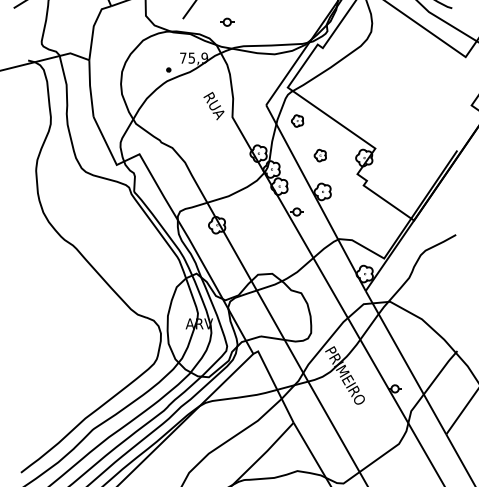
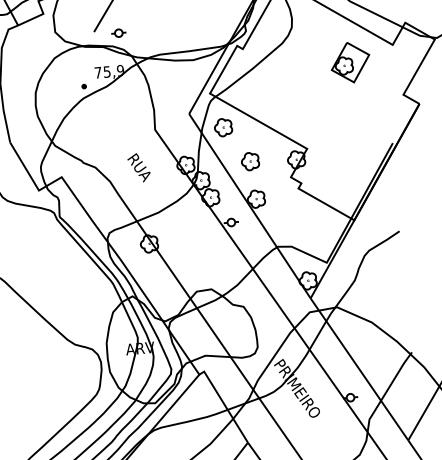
part: (227, 21) -> (118, 32), moved
part: (423, 70) -> (349, 62), added
text: (213, 106) -> (138, 168), moved
part: (297, 120) -> (223, 127), size x1.43
part: (320, 155) -> (250, 161), size x1.43

